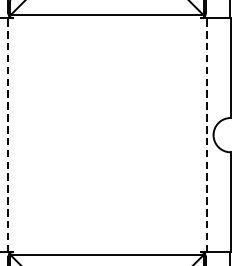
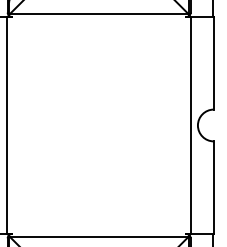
line: (7, 135) -> (6, 125), dashed -> solid
line: (206, 135) -> (191, 125), dashed -> solid

